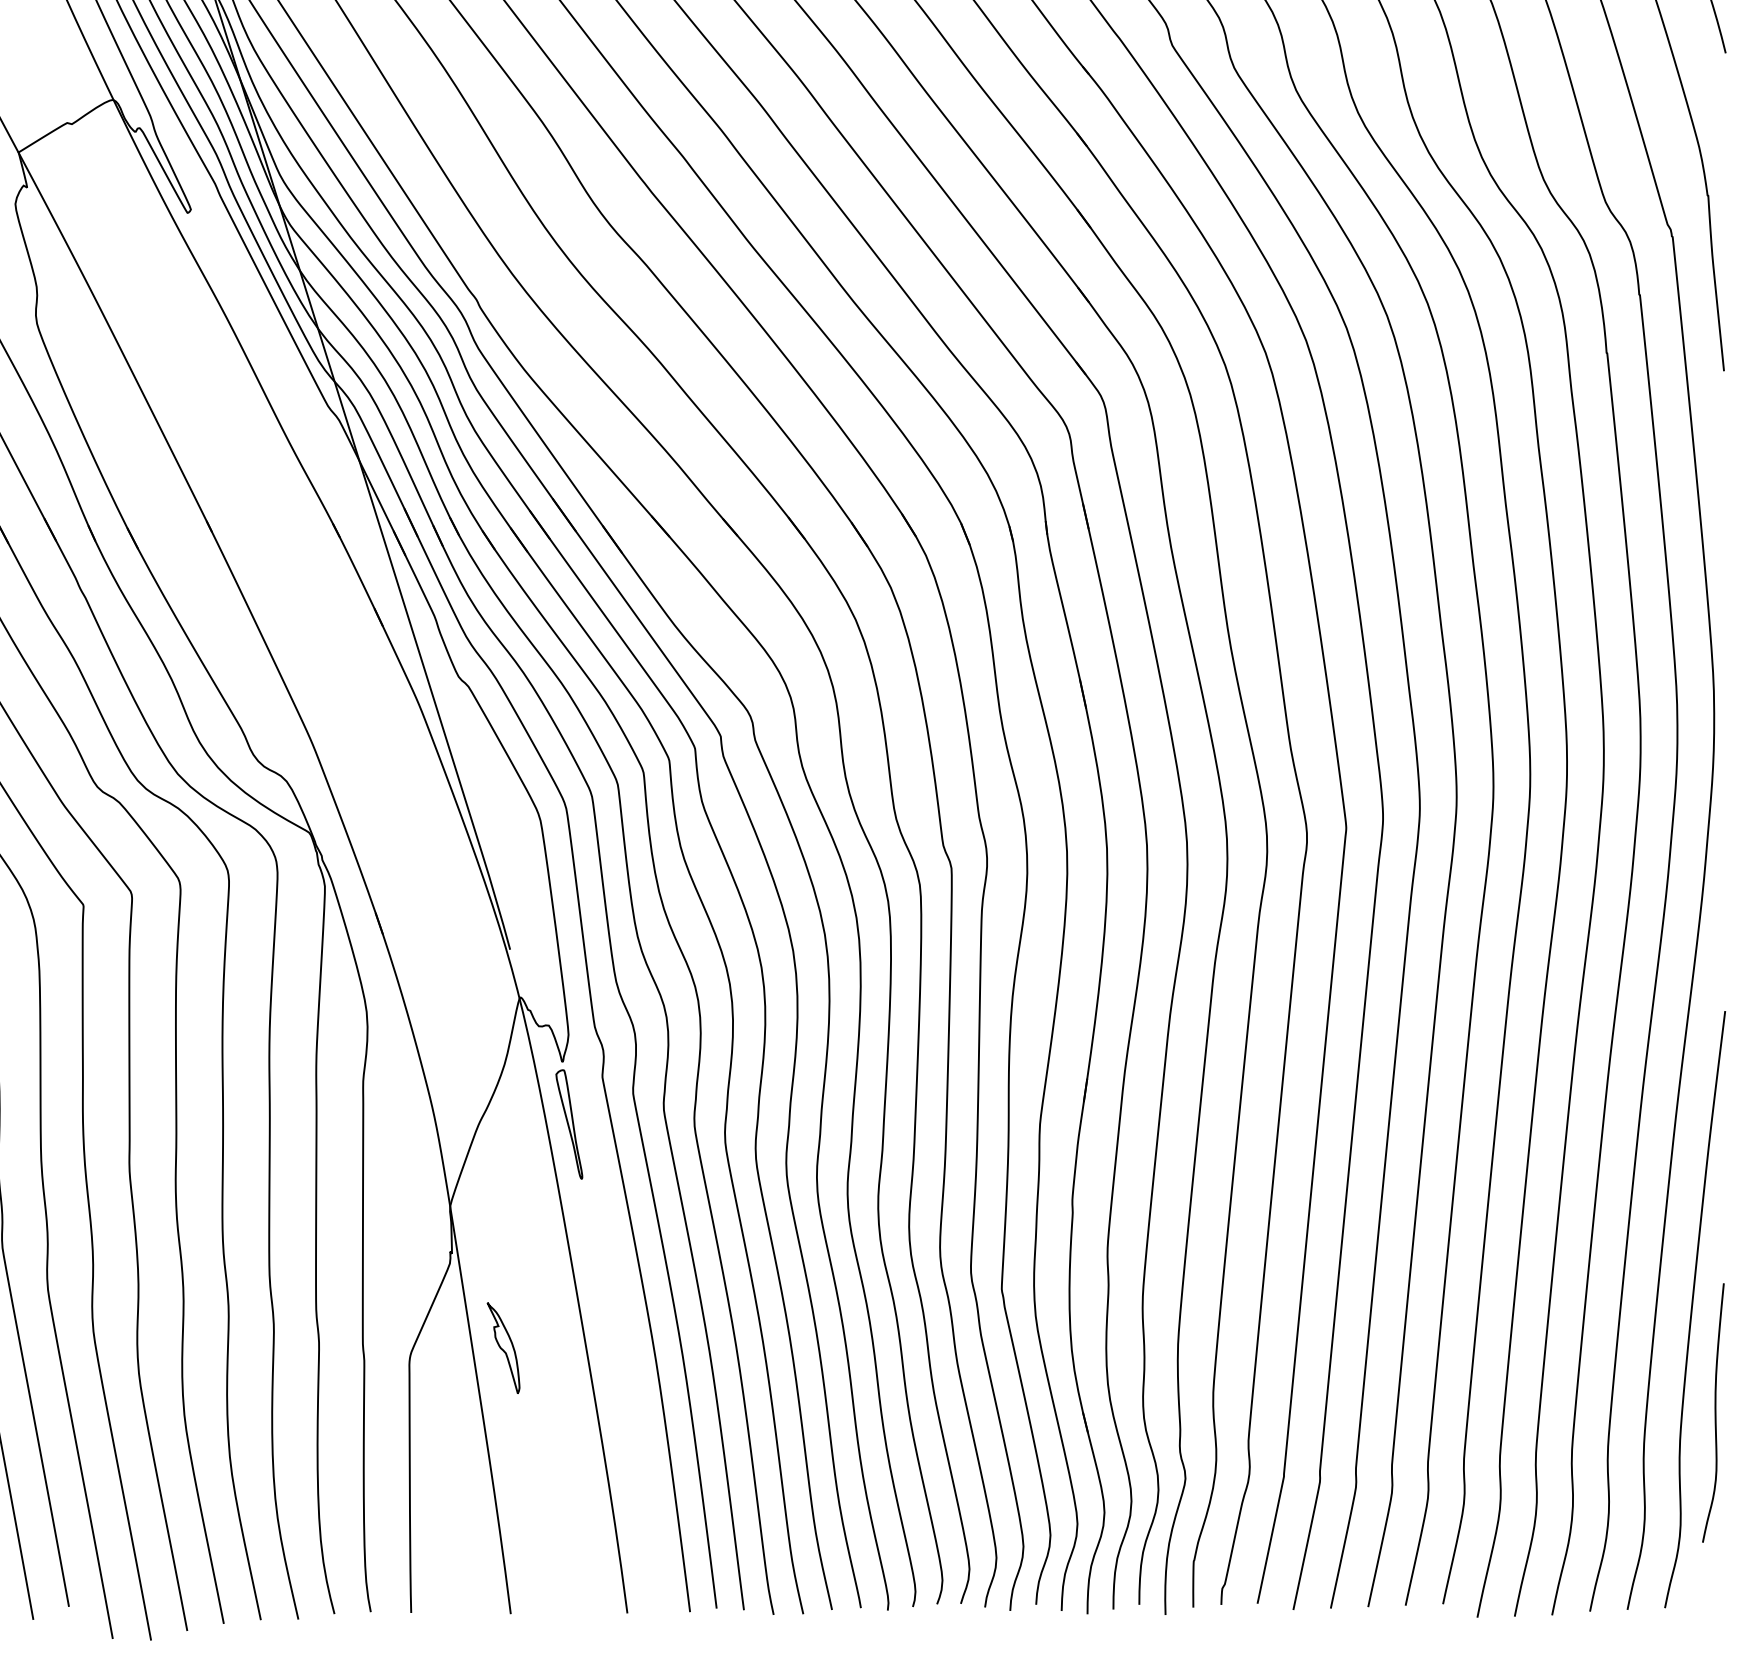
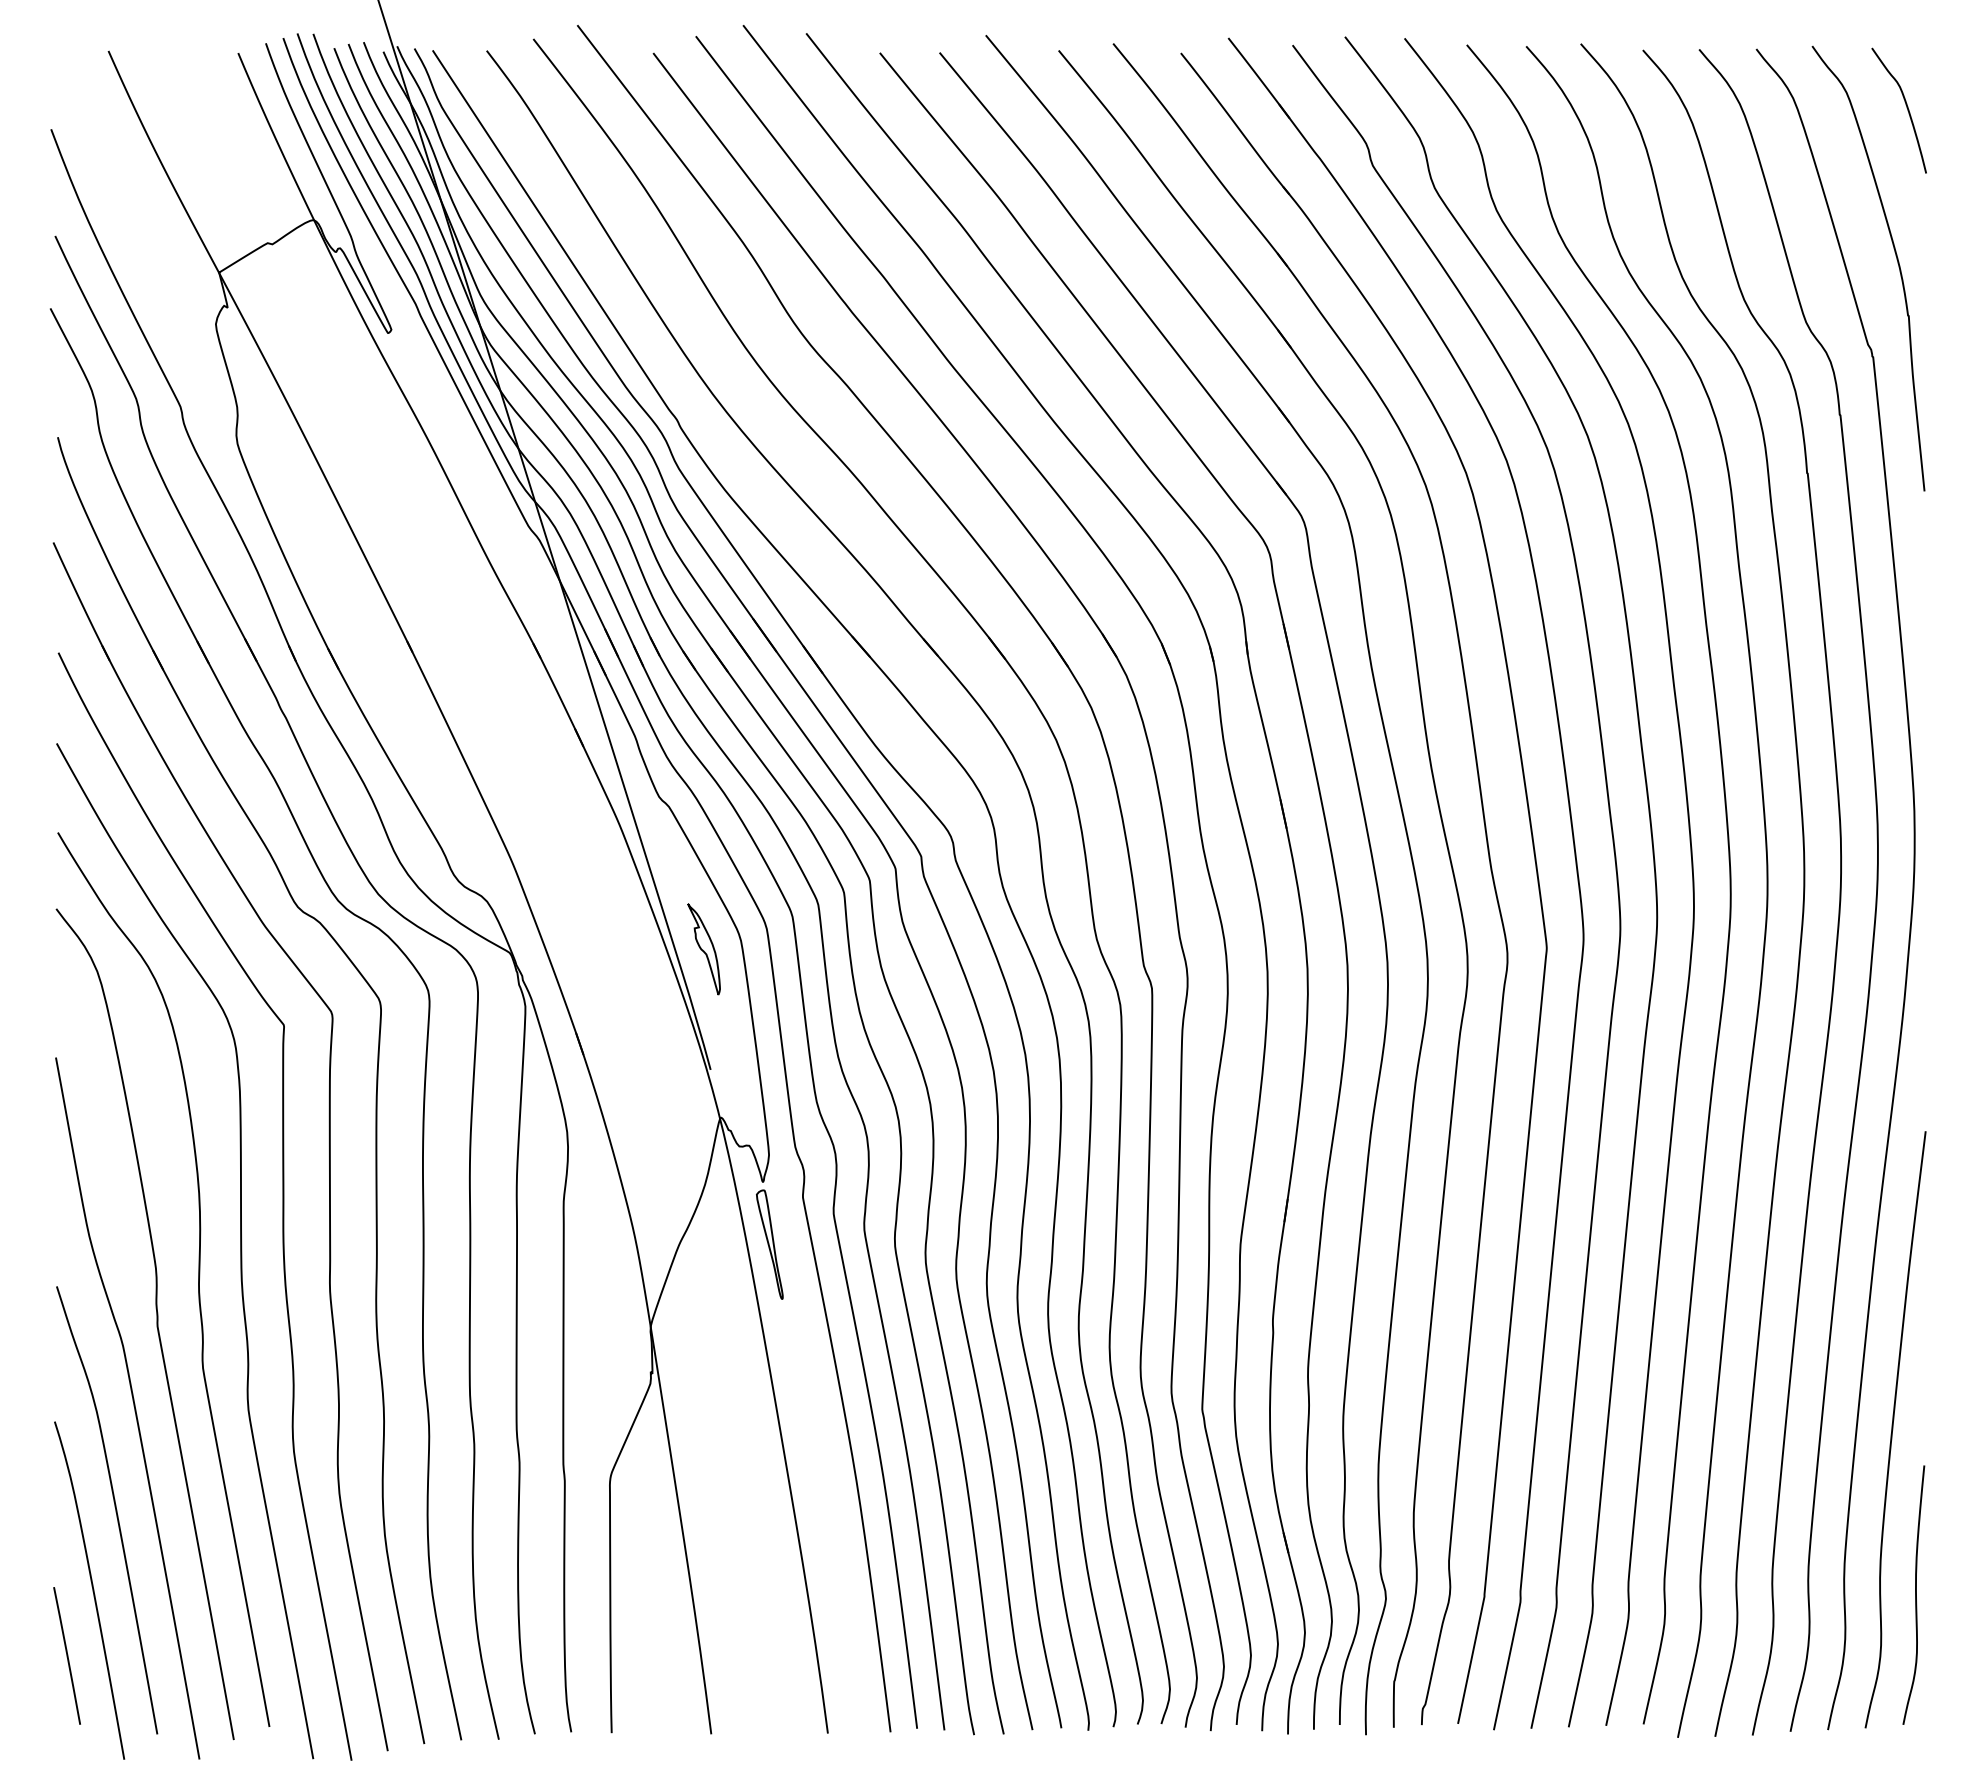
part: (503, 1348) -> (703, 949), moved
curve: (1715, 1412) -> (1915, 1594), moved

